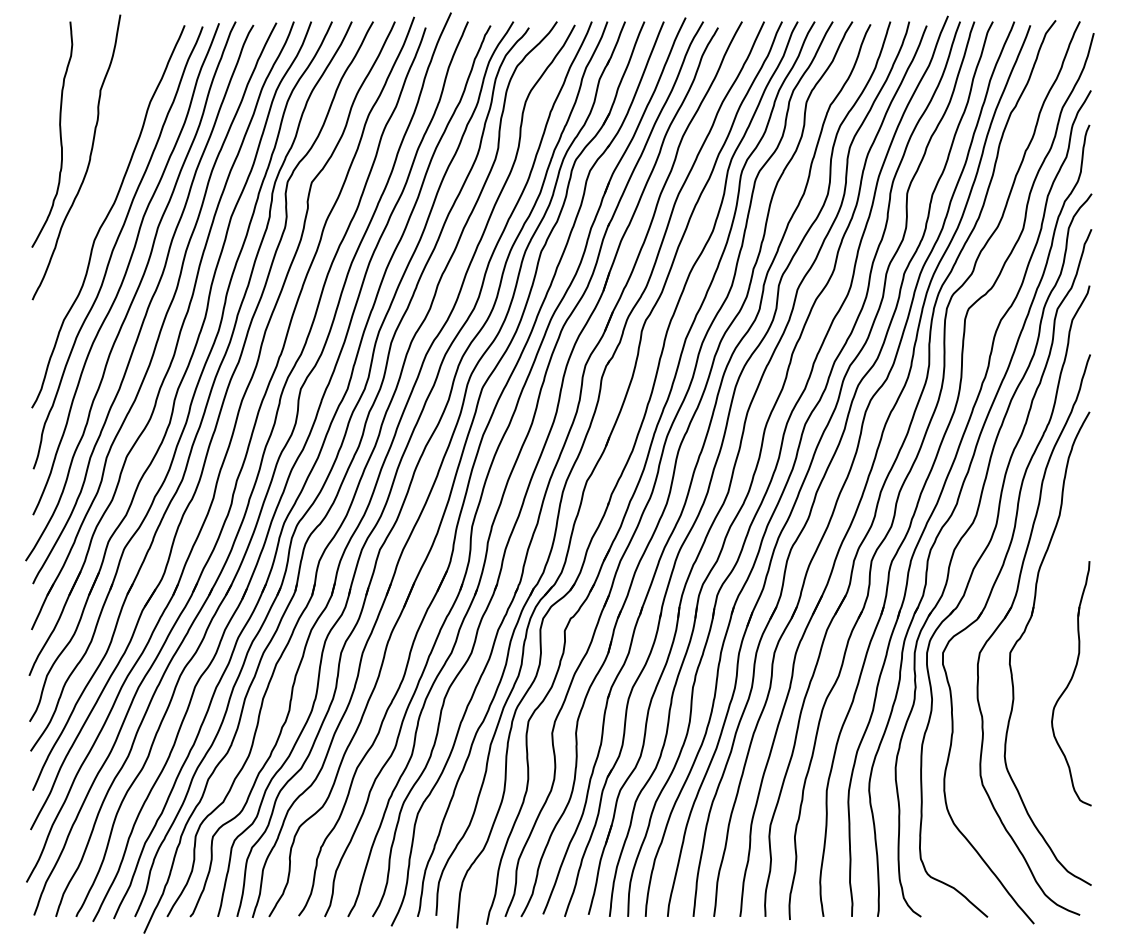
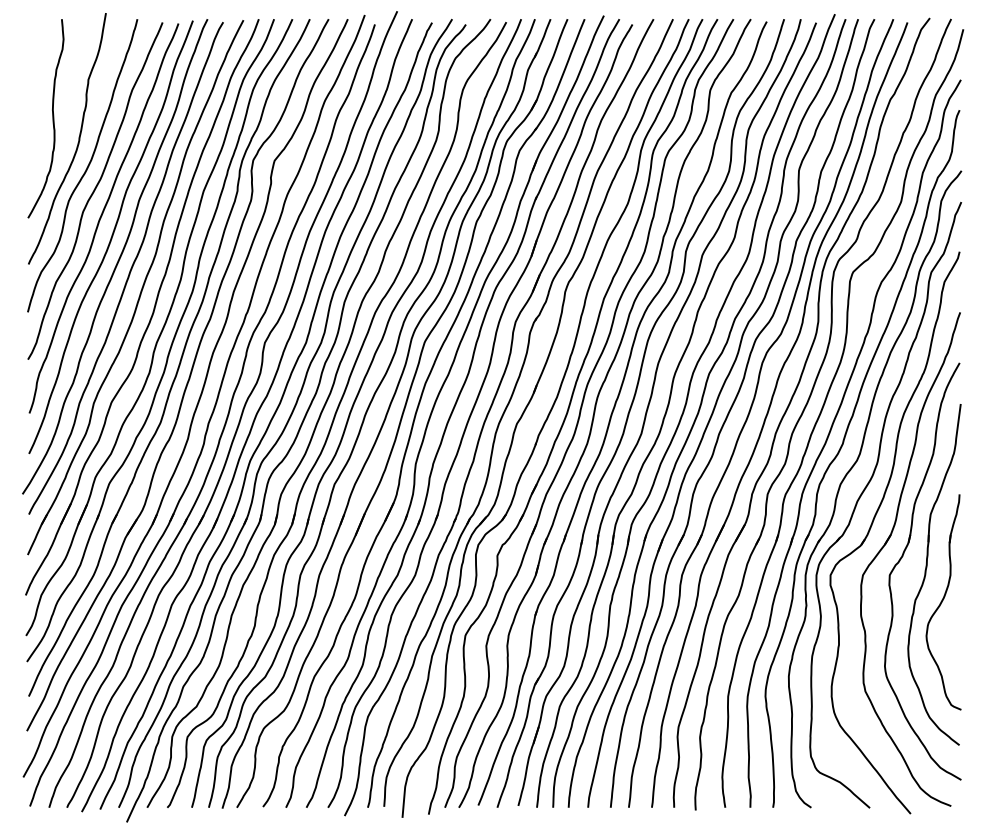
curve: (98, 189) -> (86, 167), added
part: (1051, 652) -> (926, 574), added

